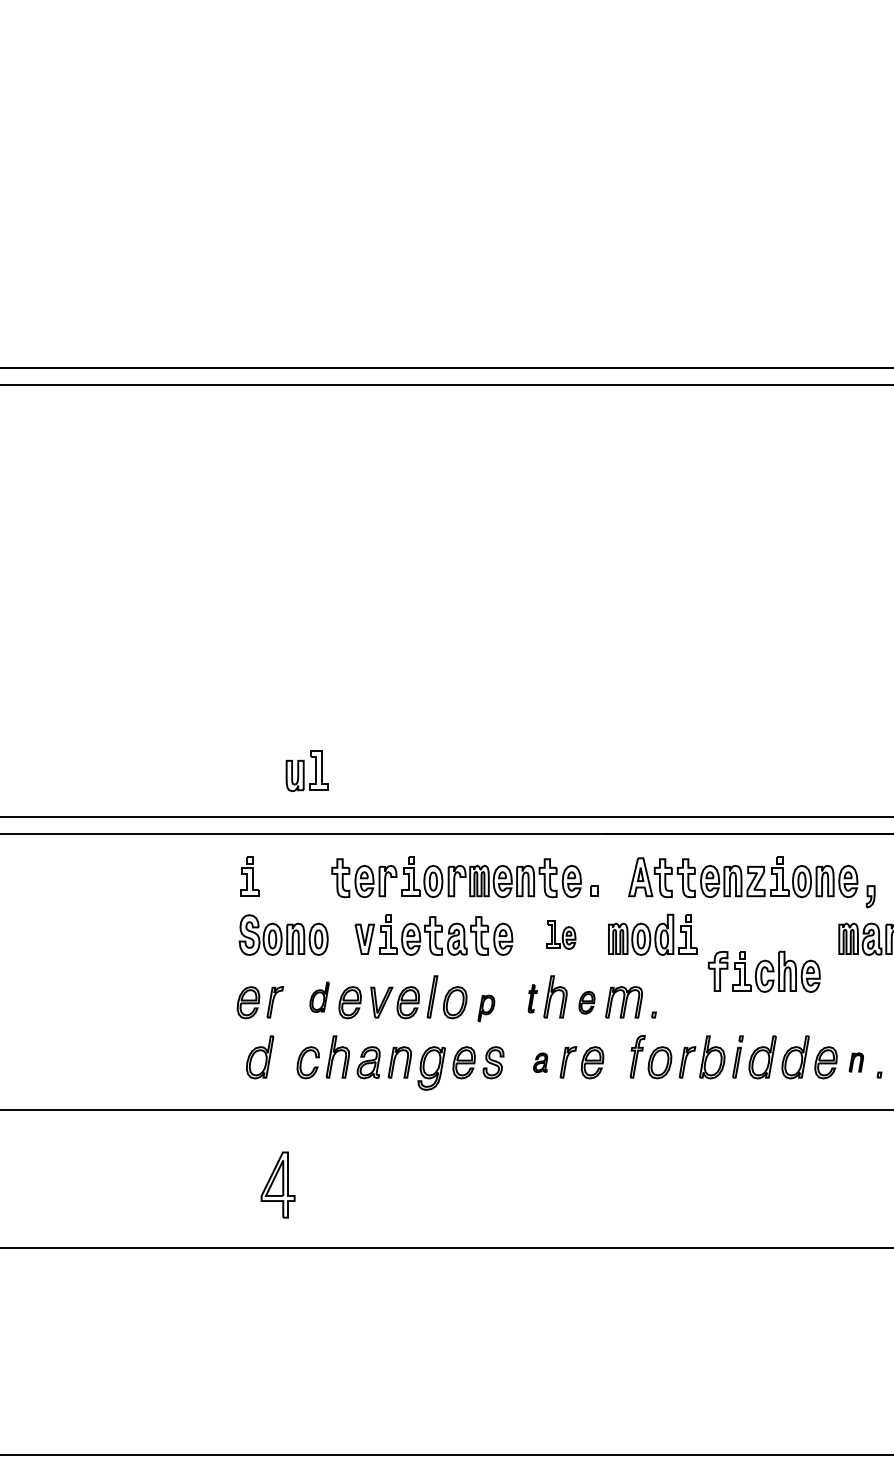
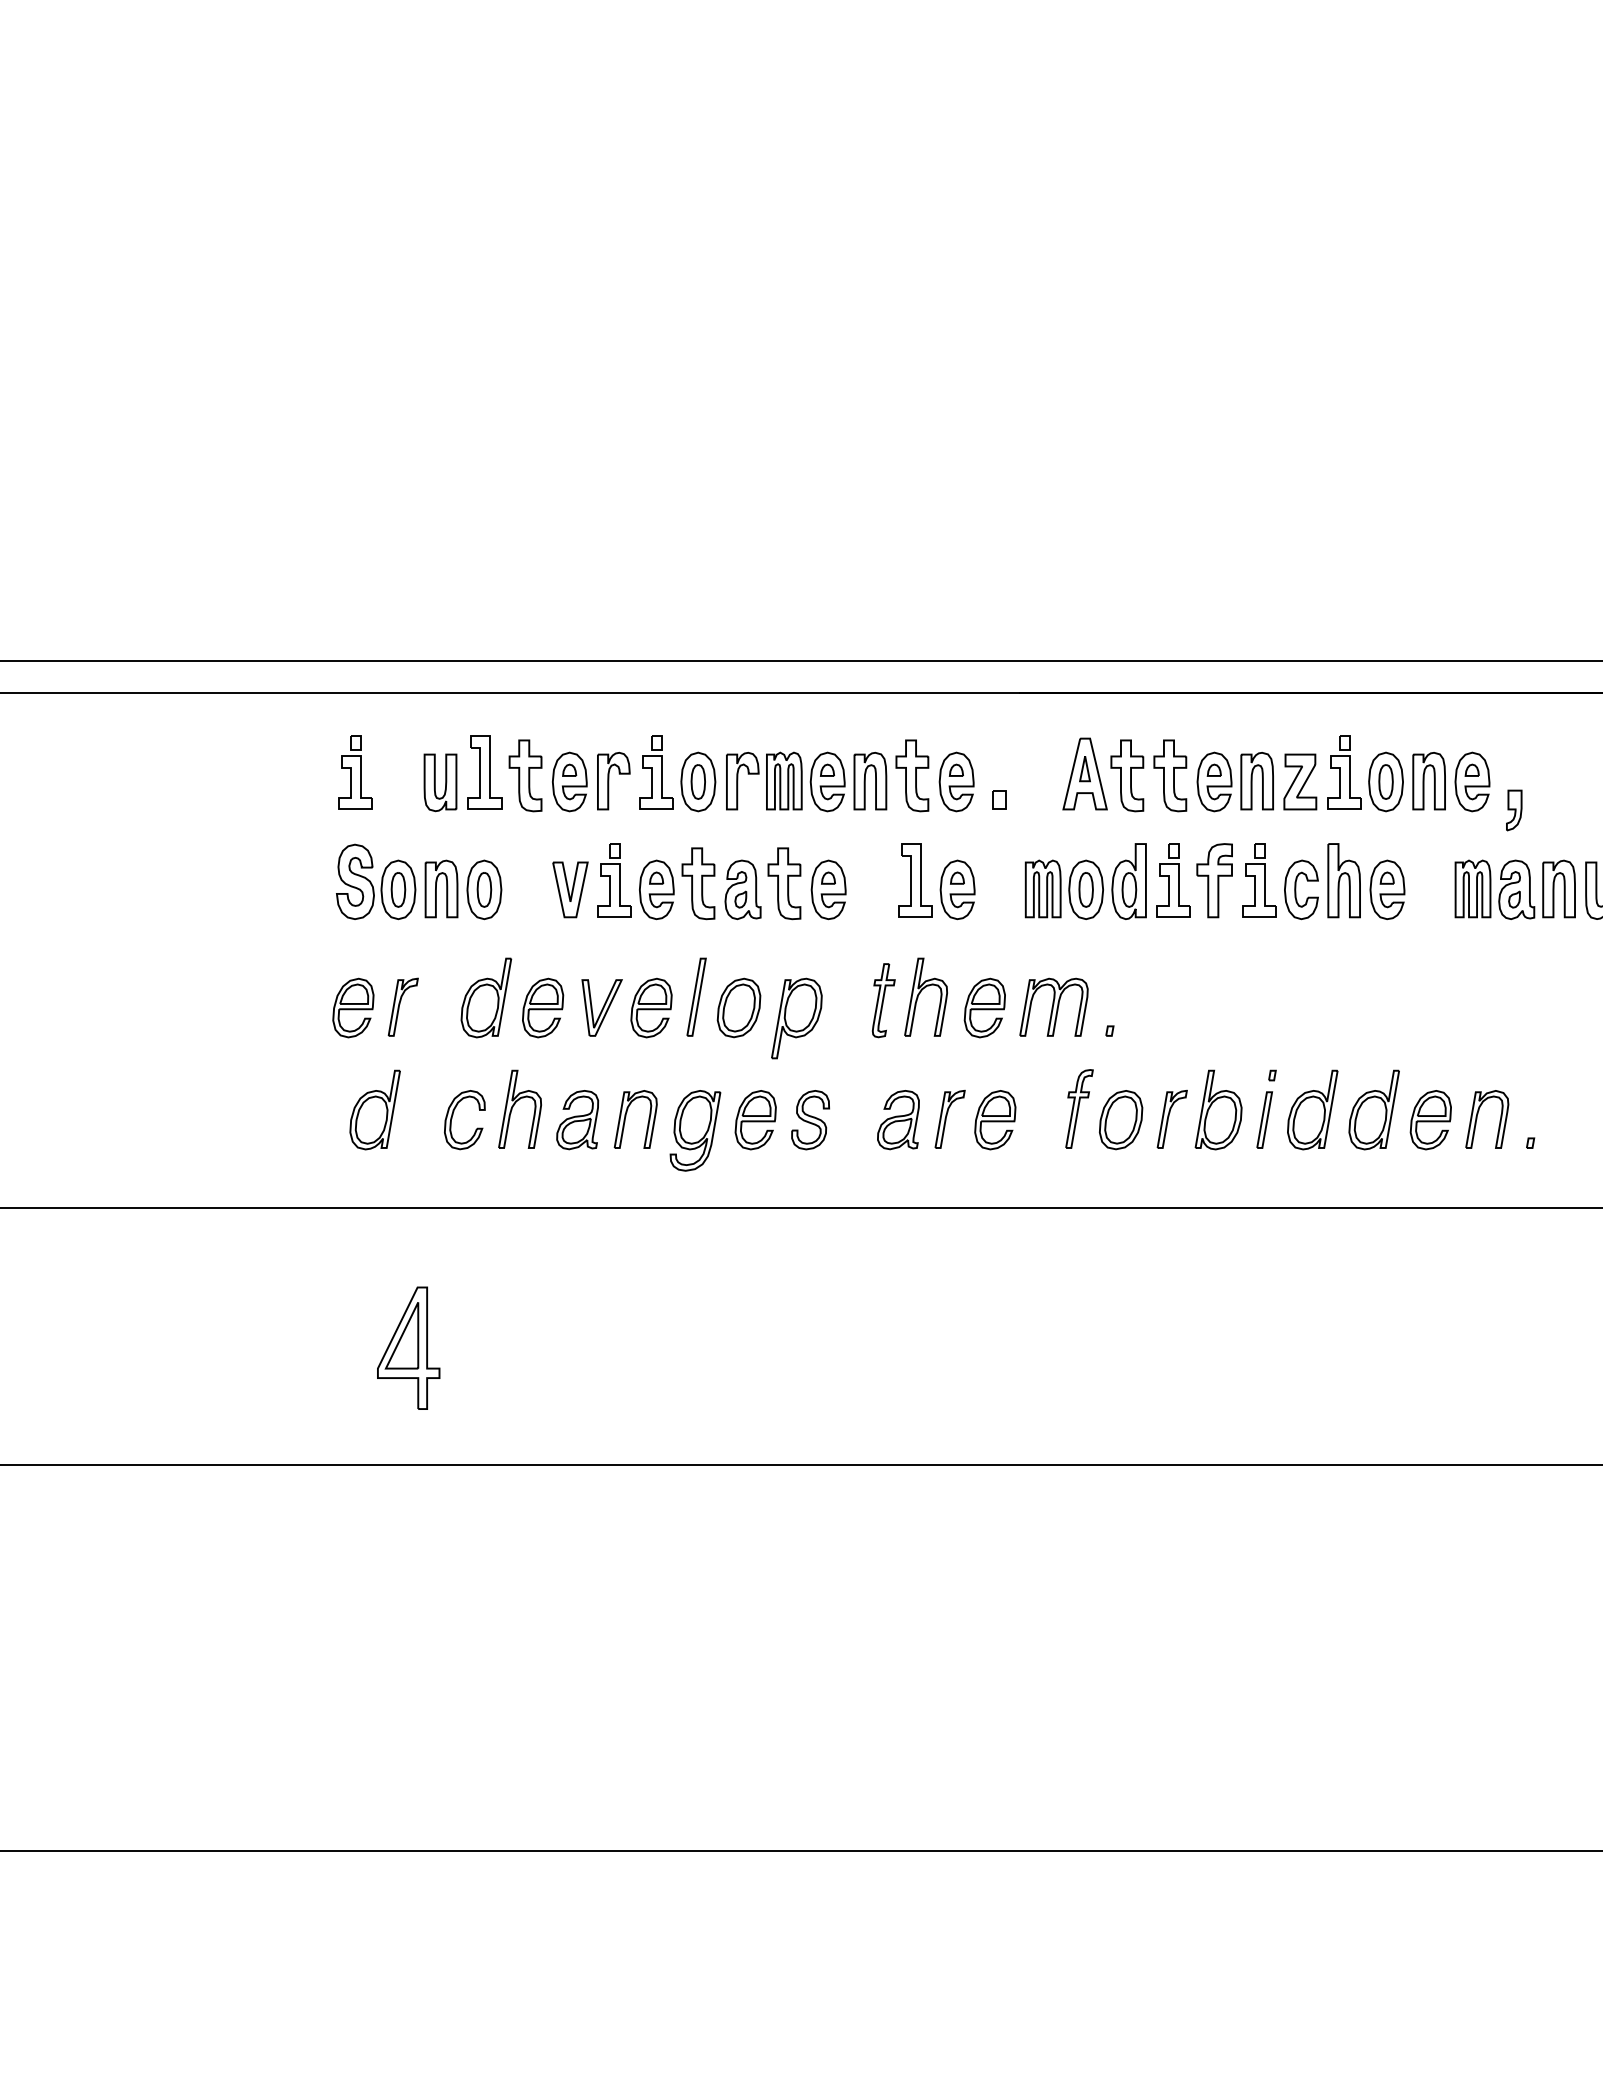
part: (306, 771) -> (461, 774), moved
part: (561, 934) -> (937, 880), size x1.43
part: (764, 971) -> (1301, 880), moved
part: (319, 997) -> (485, 998), size x1.43
part: (532, 998) -> (883, 1000), size x1.43
part: (586, 1002) -> (983, 1007), size x1.43
part: (486, 1008) -> (797, 1018), size x1.67
part: (540, 1062) -> (898, 1119), size x1.67
part: (856, 1062) -> (1487, 1119), size x1.67

